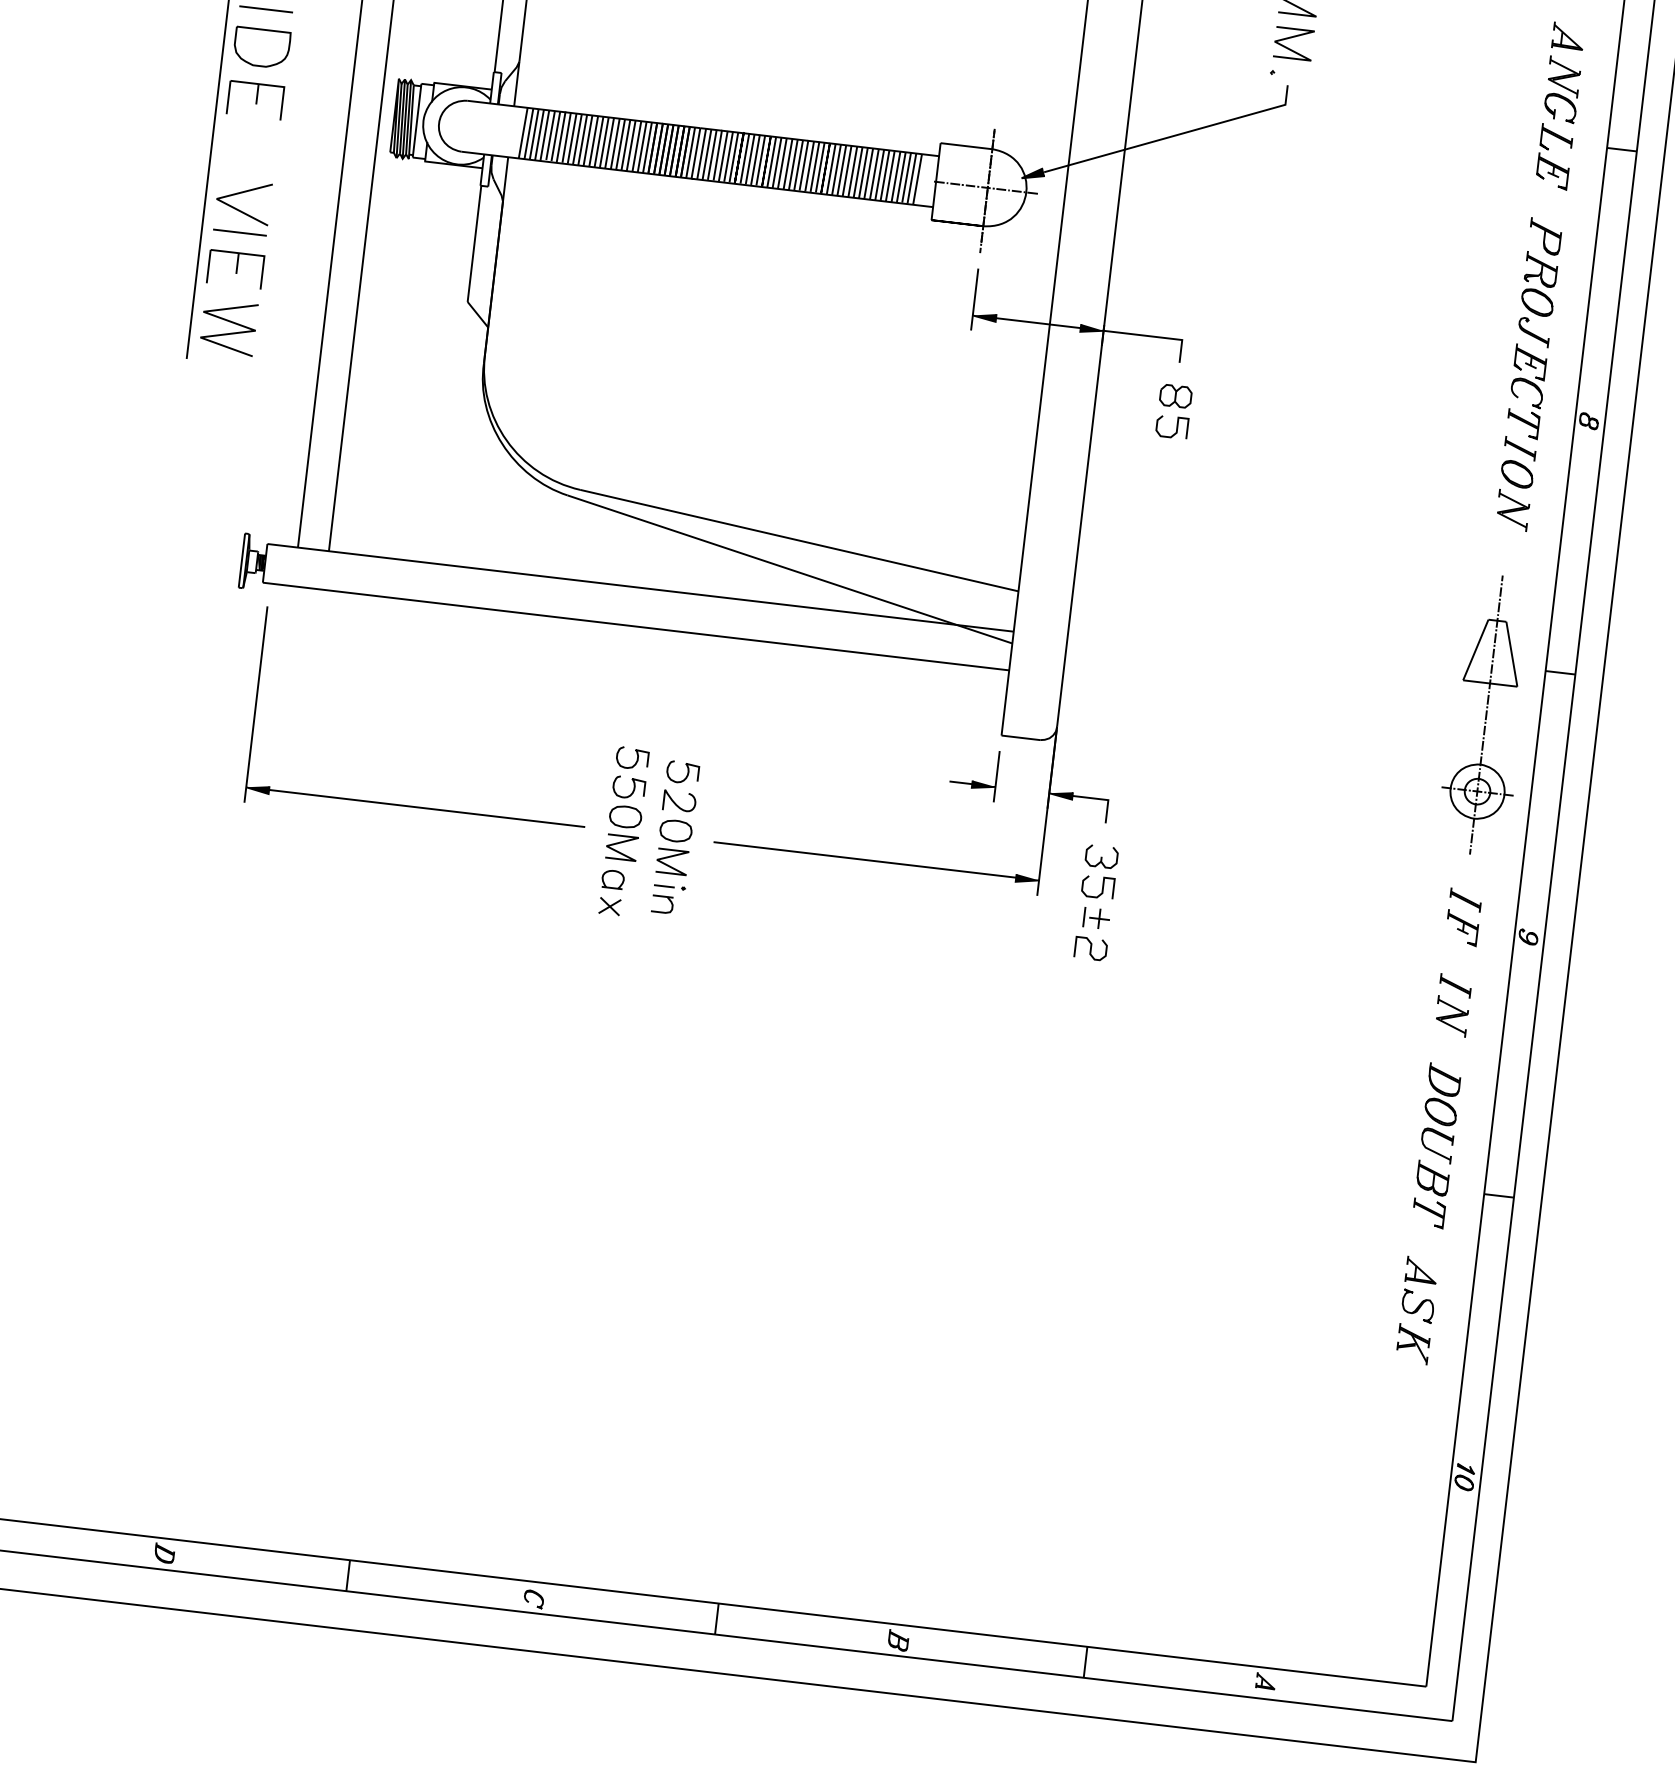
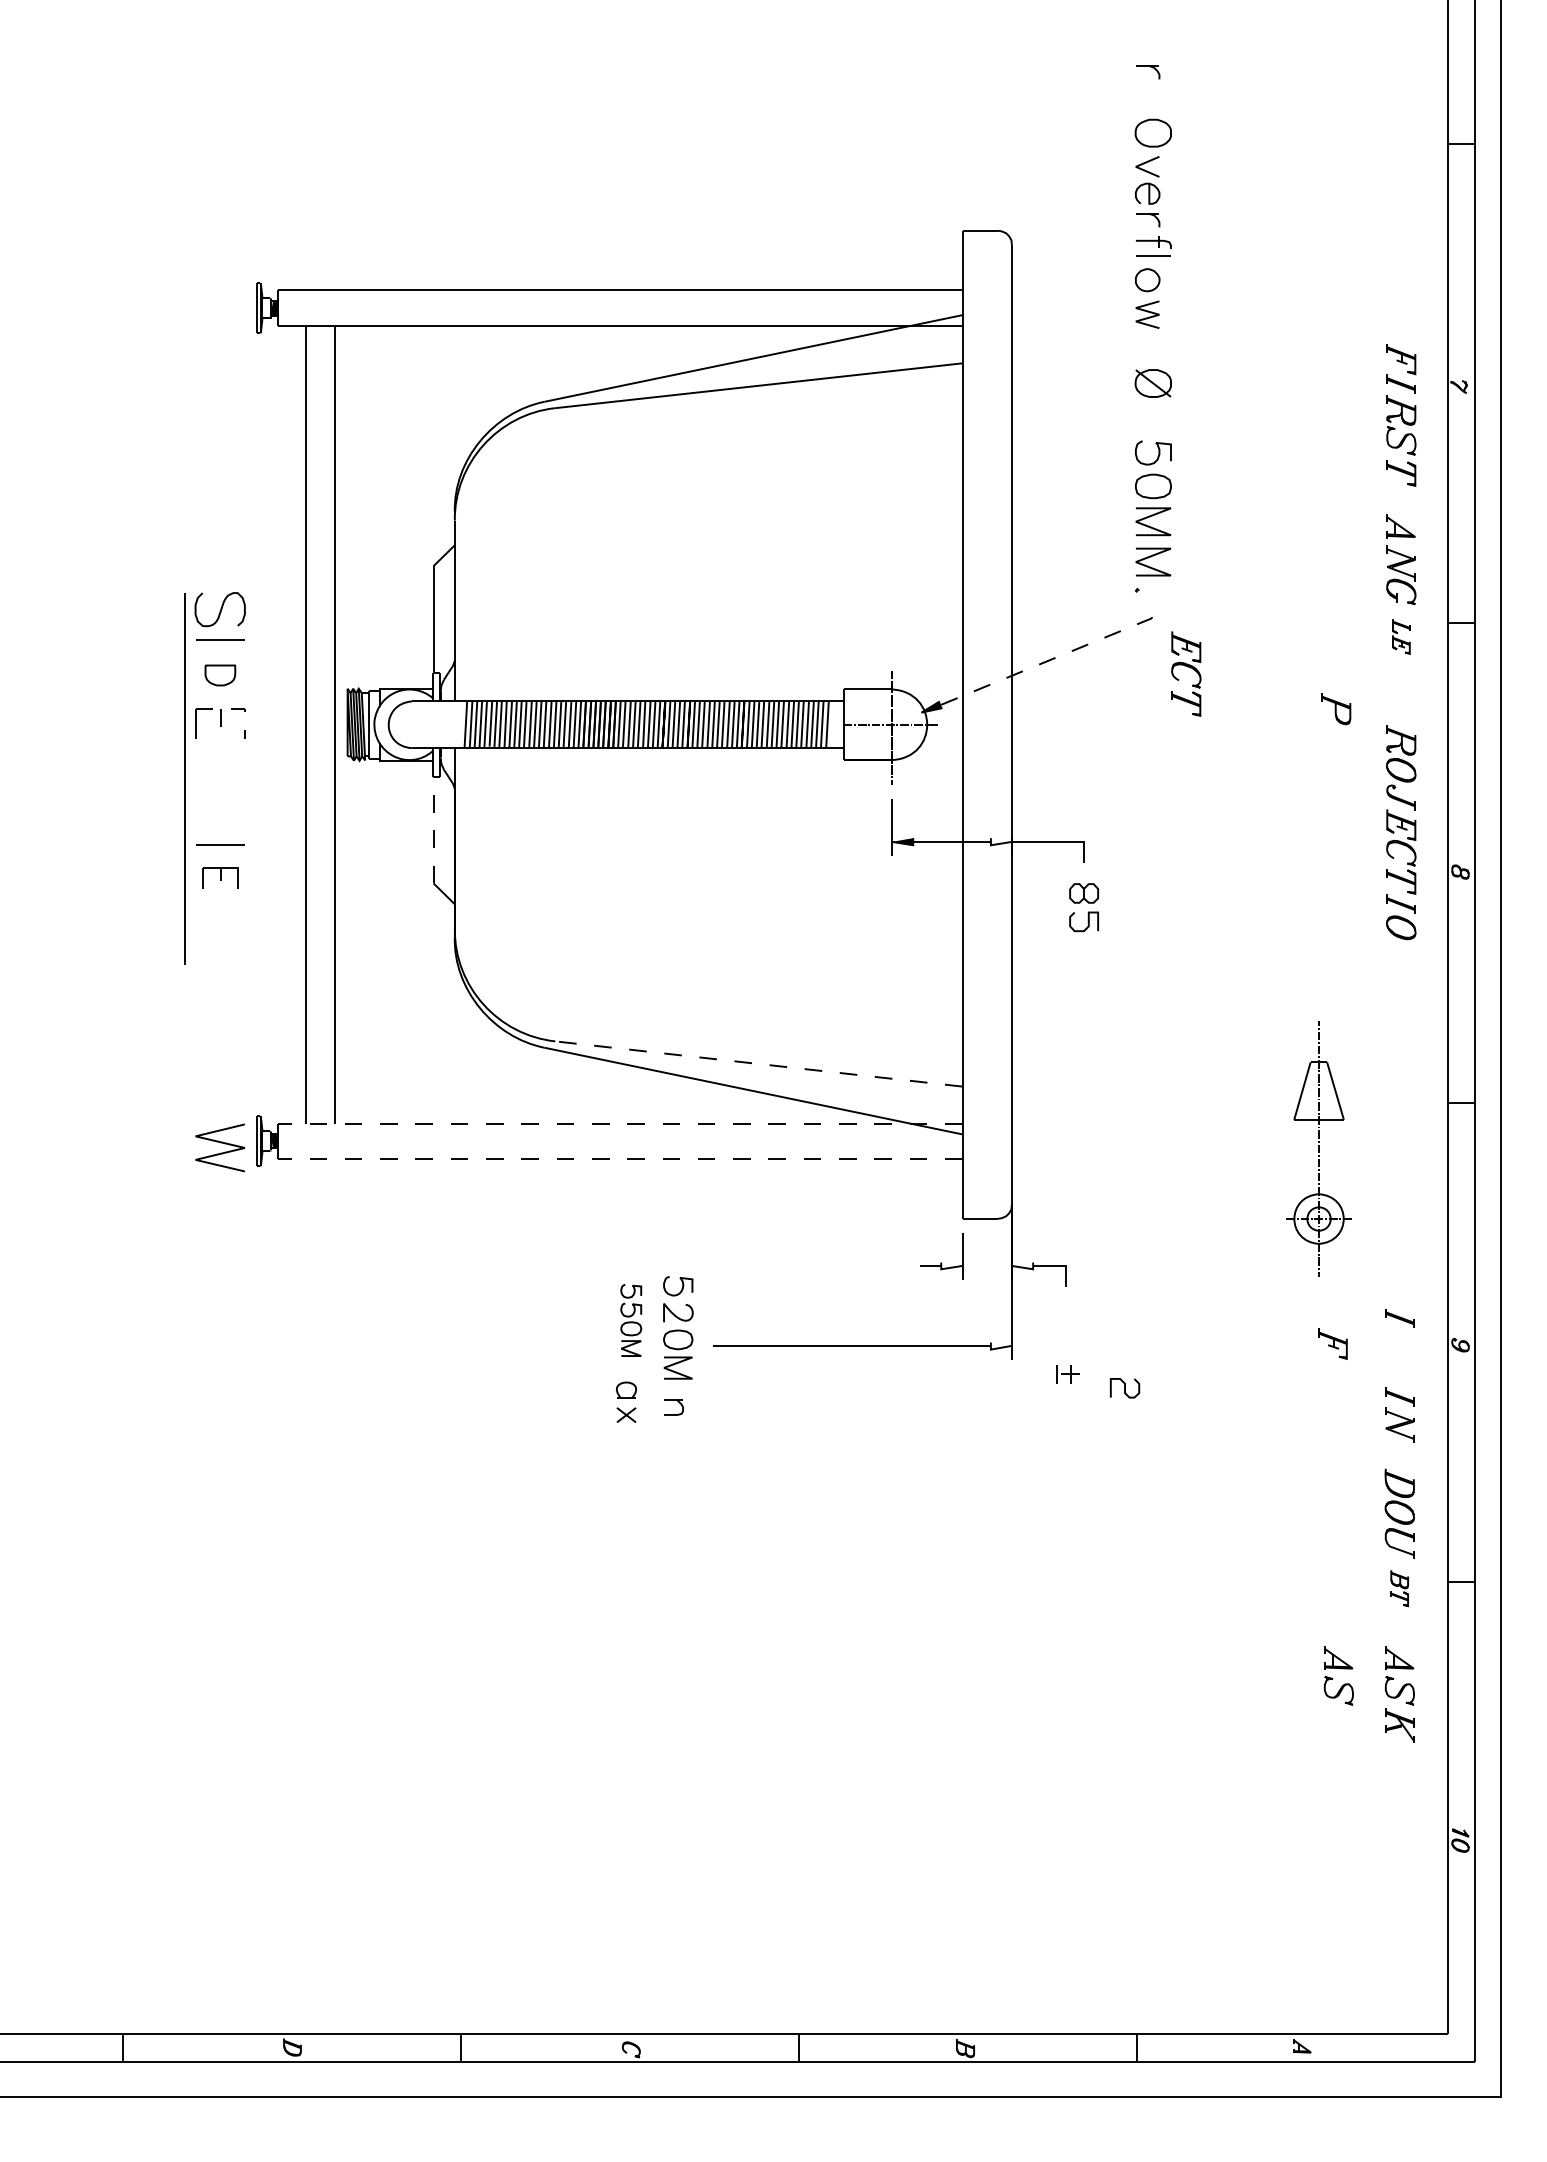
part: (261, 47) -> (220, 675), size x0.6
line: (275, 86) -> (236, 708), solid -> dashed
line: (1174, 135) -> (1055, 657), solid -> dashed
part: (1554, 156) -> (1401, 636), size x0.6
part: (1317, 163) -> (1187, 667), added
line: (239, 194) -> (215, 810), removed
part: (1545, 237) -> (1336, 709), moved
line: (474, 243) -> (433, 829), solid -> dashed
part: (235, 269) -> (220, 878), size x0.7
line: (229, 322) -> (220, 1143), moved
fill: (1091, 328) -> (1000, 841), removed
part: (1512, 509) -> (1400, 960), removed
line: (798, 541) -> (758, 1064), solid -> dashed
line: (639, 587) -> (619, 1123), solid -> dashed
line: (635, 626) -> (619, 1159), solid -> dashed
part: (1485, 714) -> (1318, 1148), moved
fill: (983, 785) -> (951, 1265), removed
fill: (1060, 794) -> (1022, 1265), removed
part: (627, 804) -> (631, 1320), size x0.7
part: (414, 806) -> (439, 1345), removed
part: (1099, 871) -> (1065, 1331), removed
fill: (1026, 878) -> (1000, 1345), removed
part: (669, 887) -> (678, 1391), removed
part: (1462, 927) -> (1332, 1343), moved
curve: (1090, 949) -> (1124, 1388), moved
part: (1430, 1194) -> (1399, 1588), size x0.6
part: (1353, 1281) -> (1338, 1675), added

